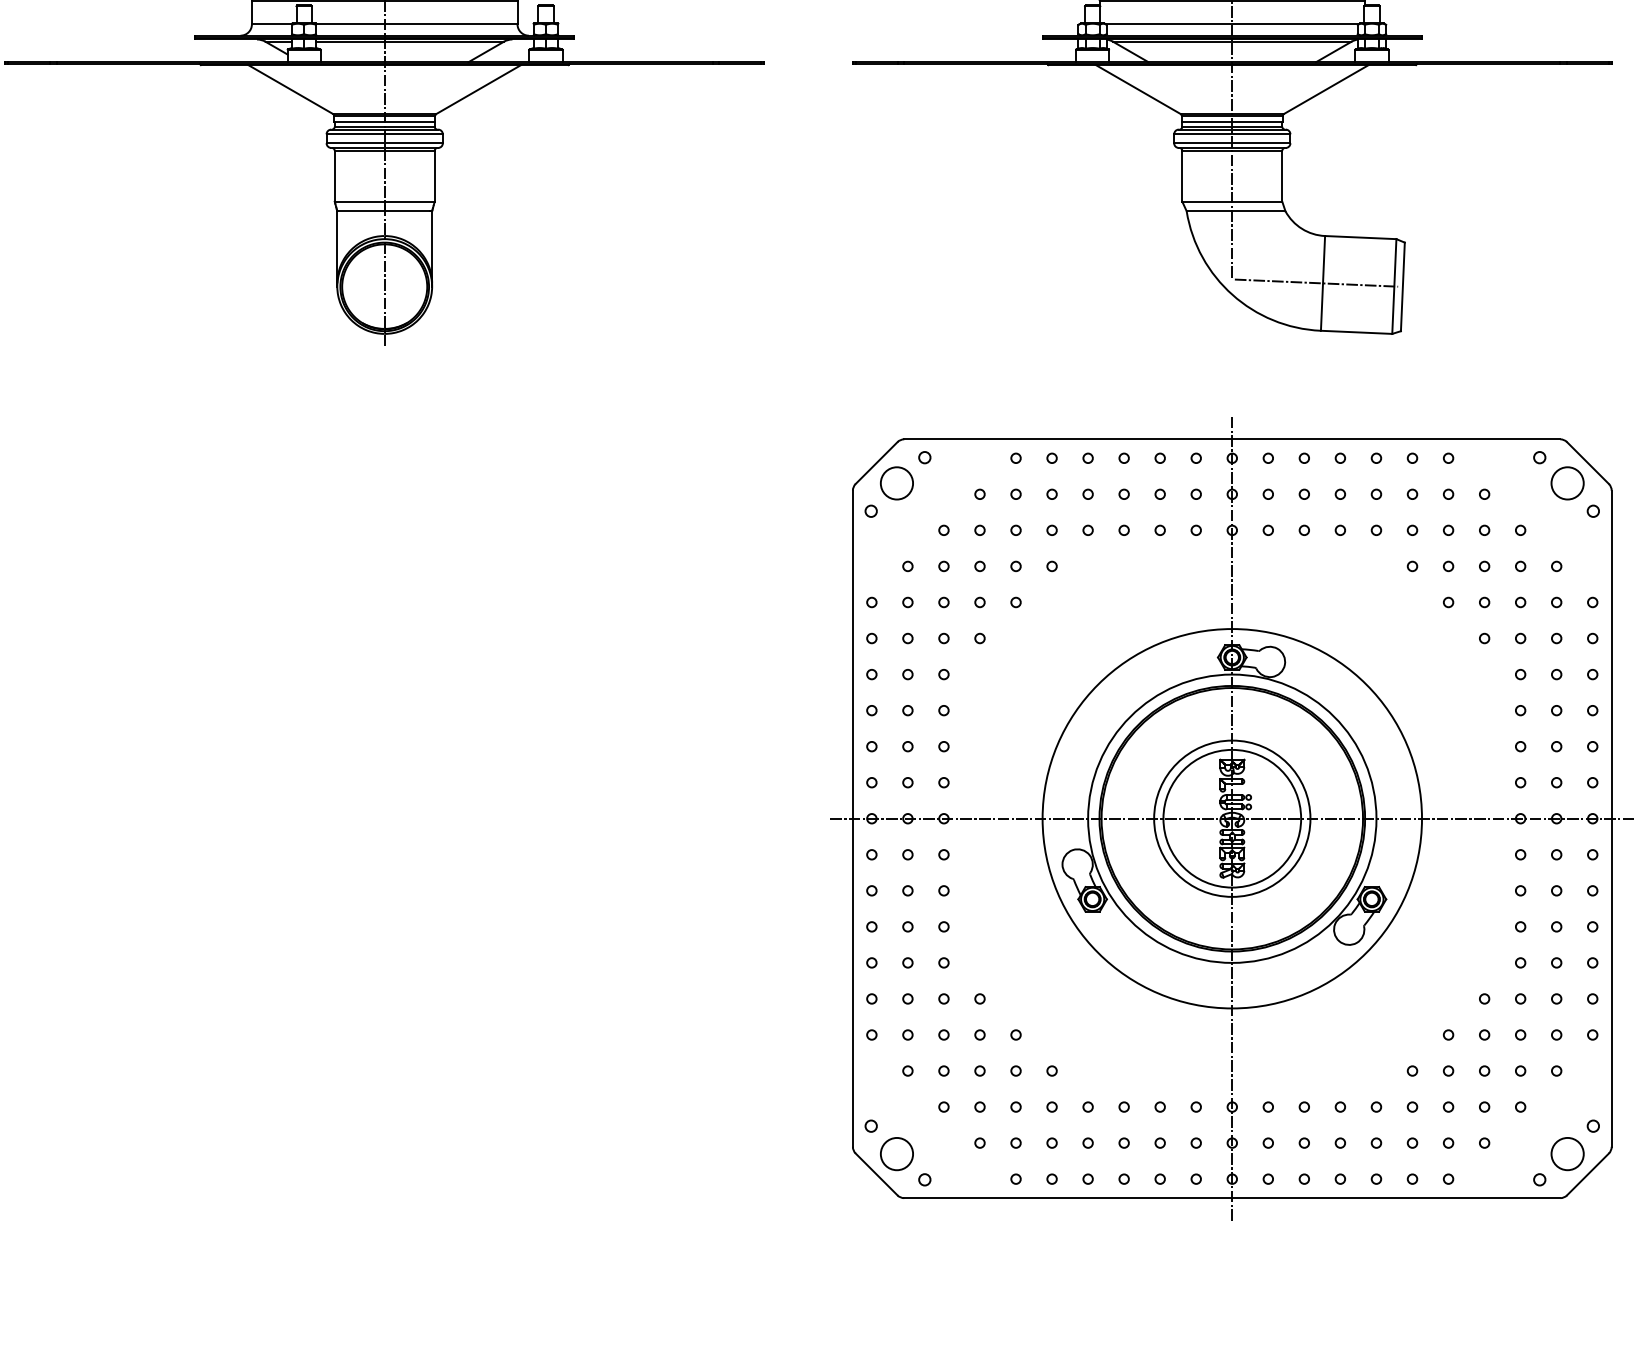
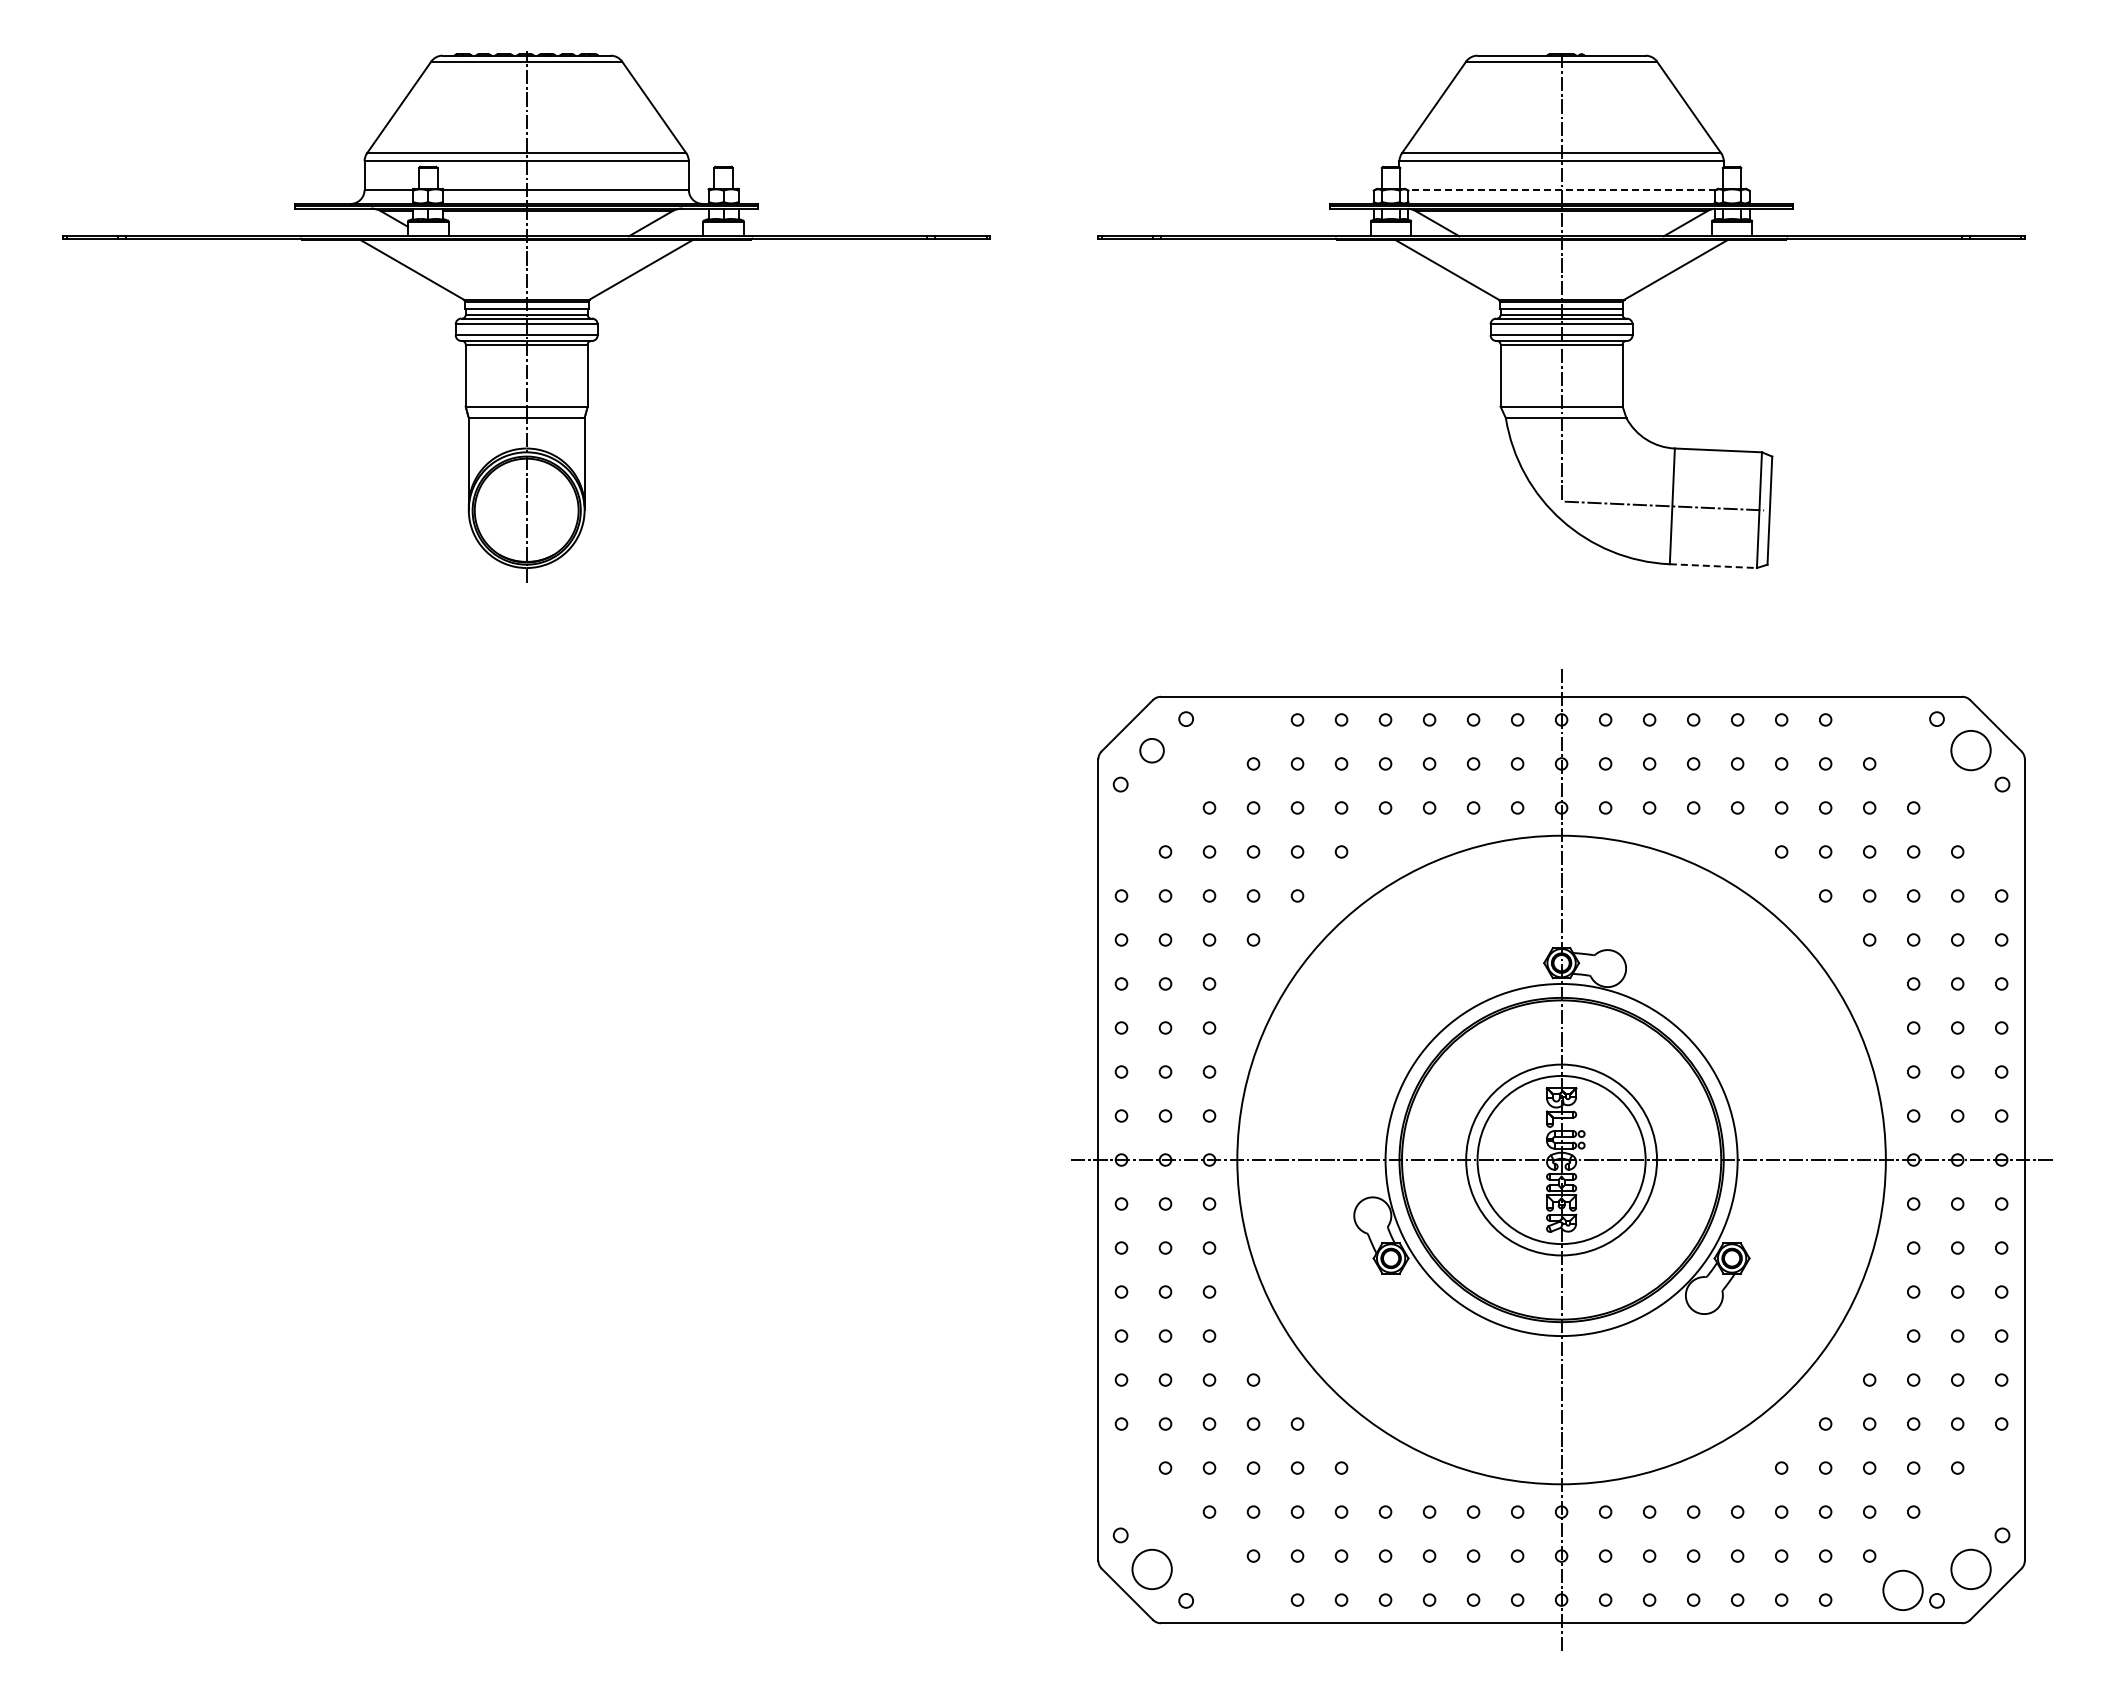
line: (1232, 24) -> (1561, 190), solid -> dashed
line: (1356, 332) -> (1713, 566), solid -> dashed
circle: (896, 483) -> (1151, 750), size x0.6
circle: (1232, 818) -> (1561, 1159), size x1.4
circle: (1511, 1170) -> (1902, 1589), added

